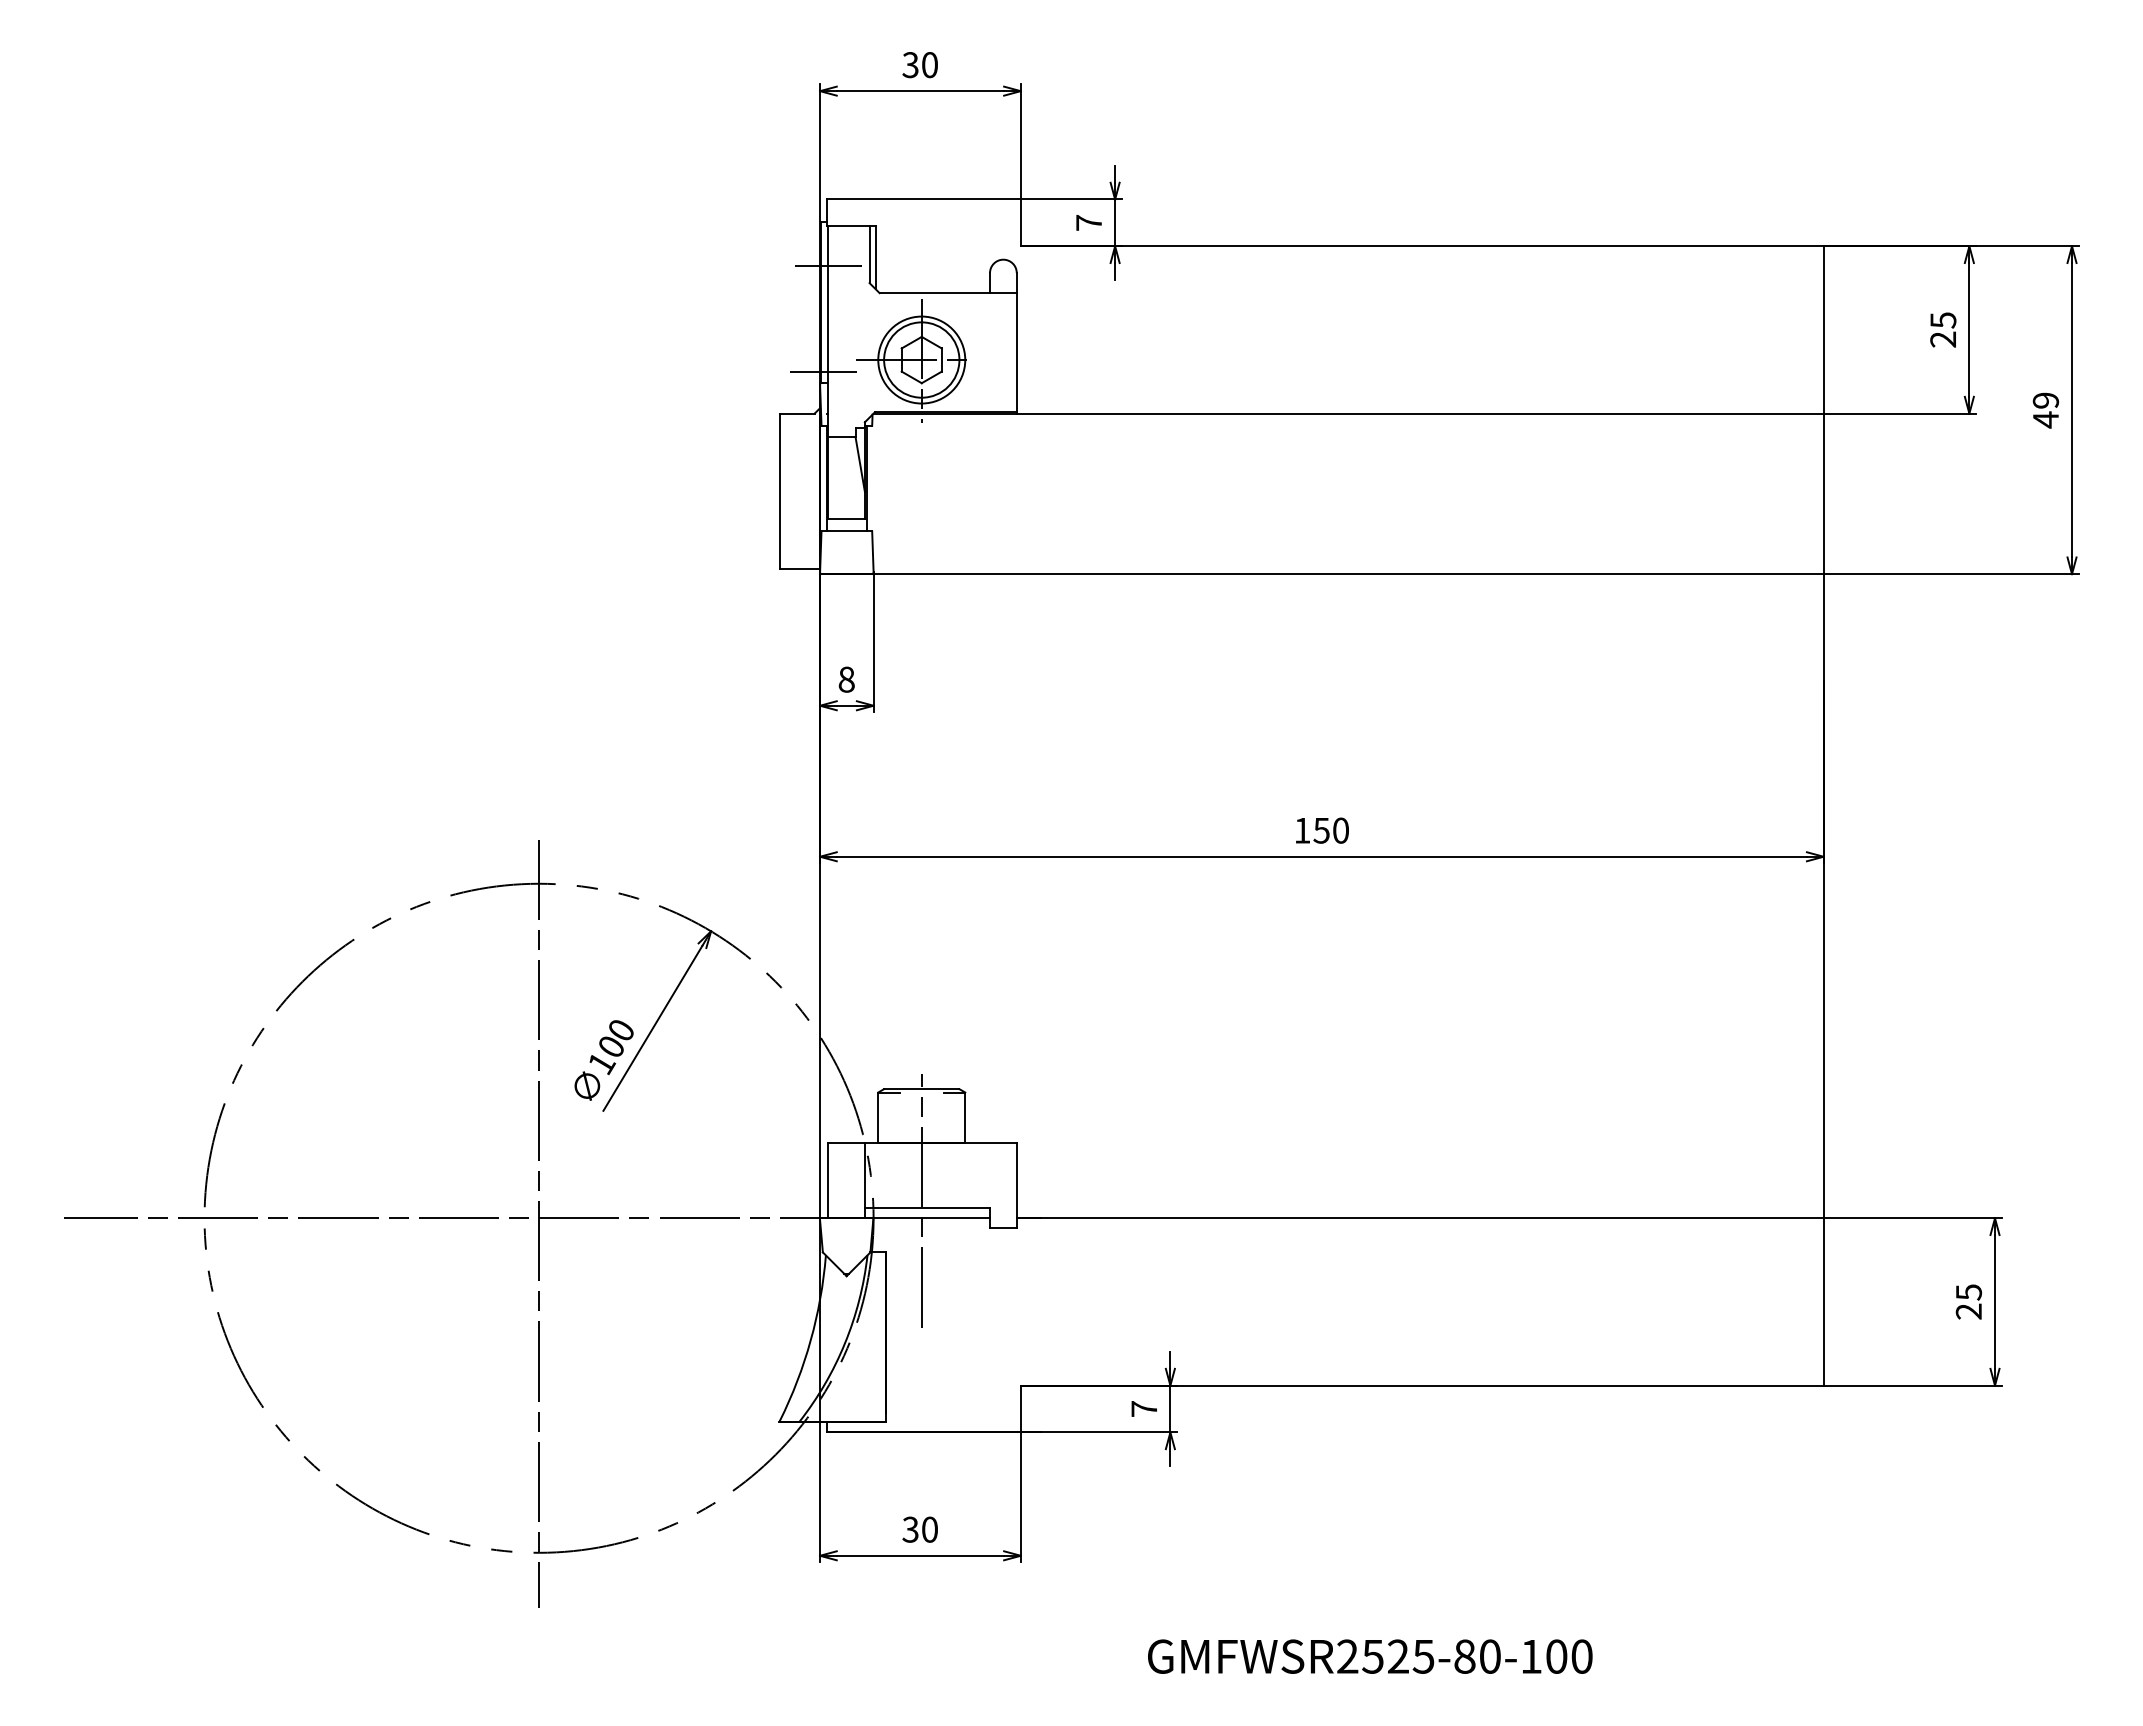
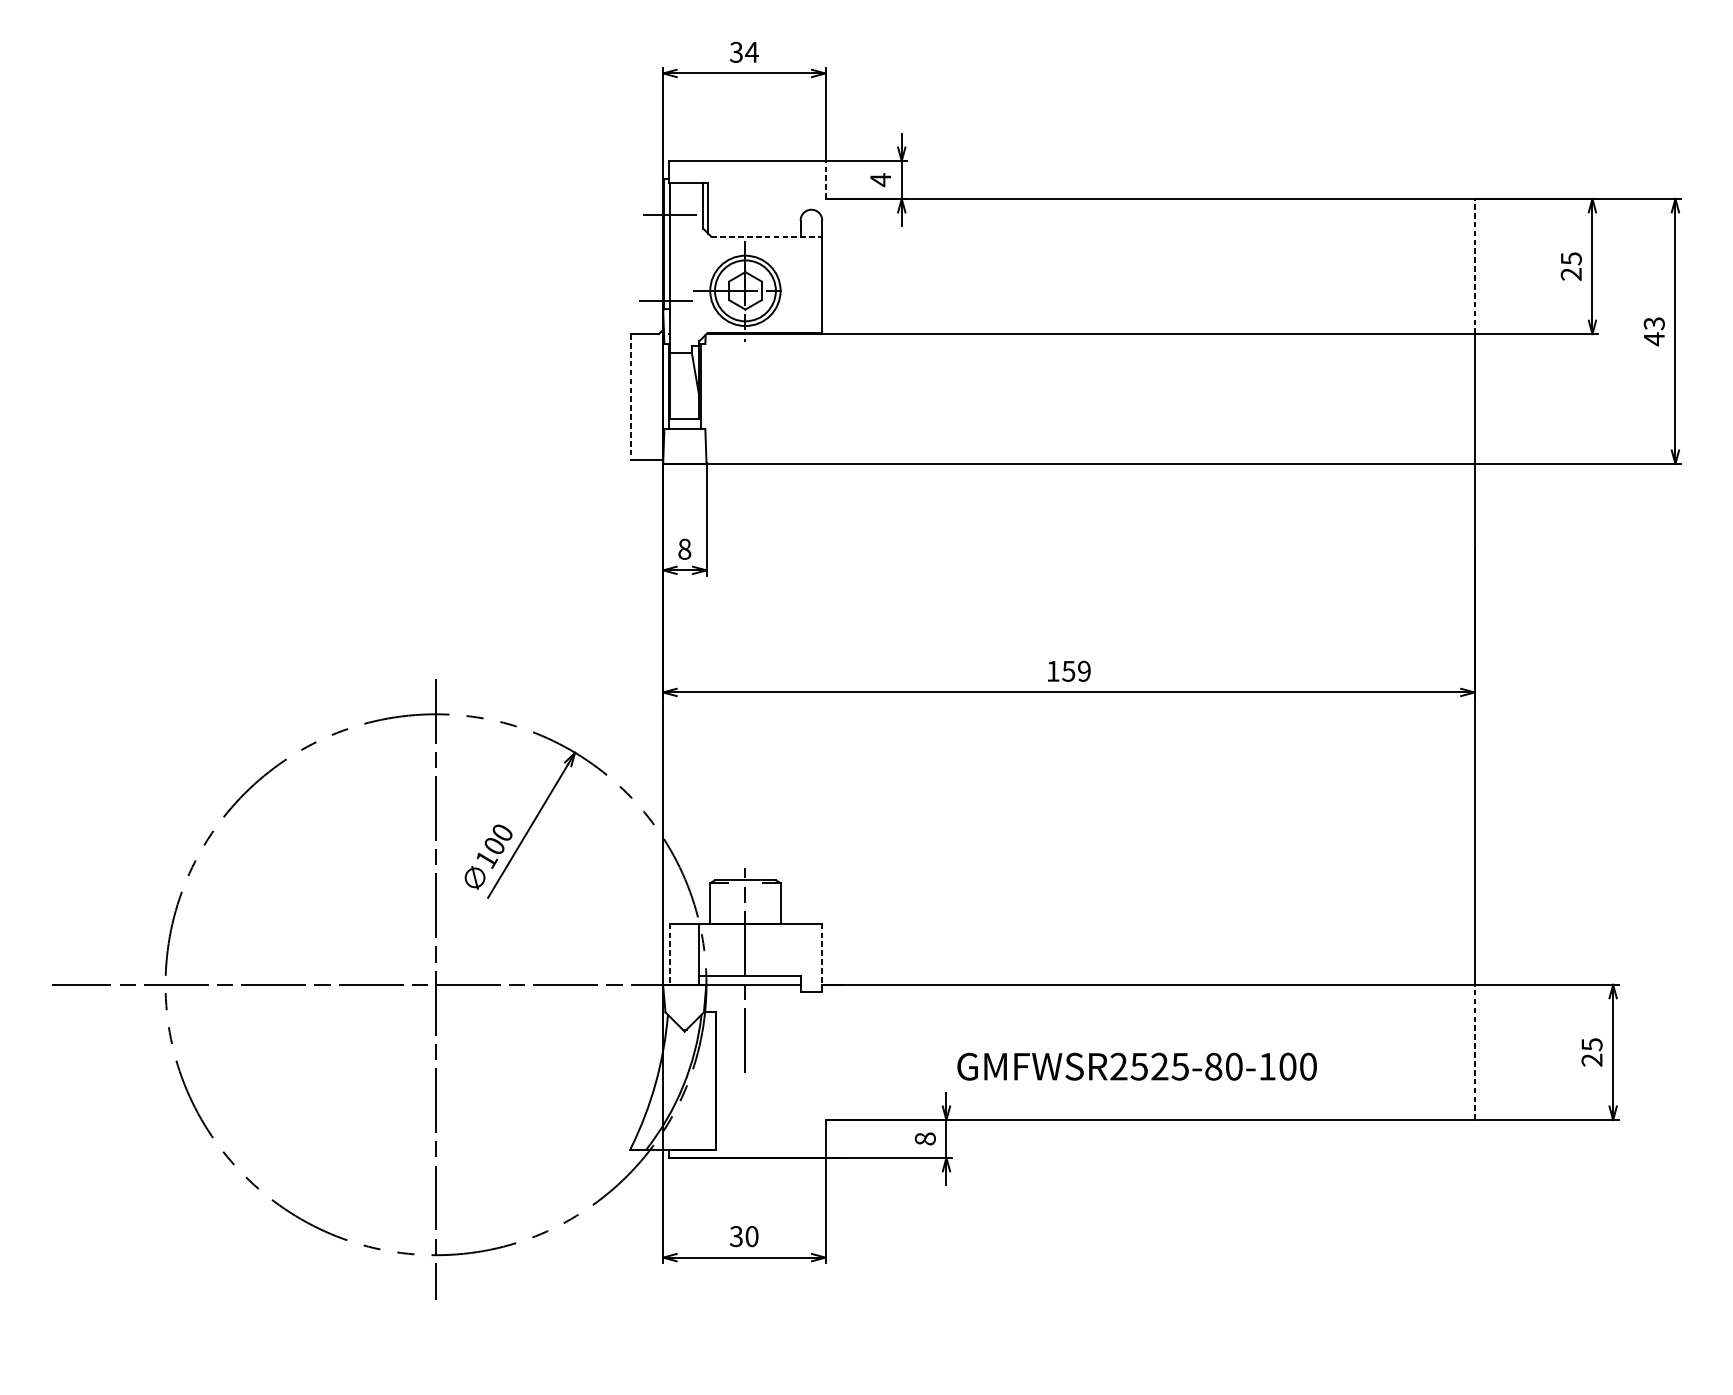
text: (929, 65) -> (751, 52), 30 -> 34
line: (1020, 222) -> (825, 179), solid -> dashed
text: (1088, 222) -> (880, 179), 7 -> 4
line: (948, 293) -> (767, 237), solid -> dashed
line: (1823, 329) -> (1474, 266), solid -> dashed
text: (2046, 400) -> (1654, 323), 49 -> 43
line: (779, 491) -> (630, 397), solid -> dashed
text: (1340, 830) -> (1083, 671), 150 -> 159
line: (828, 1180) -> (670, 954), solid -> dashed
line: (1016, 1185) -> (822, 958), solid -> dashed
line: (1823, 1301) -> (1474, 1052), solid -> dashed
text: (1144, 1408) -> (925, 1138), 7 -> 8
text: (1370, 1656) -> (1137, 1066), moved

